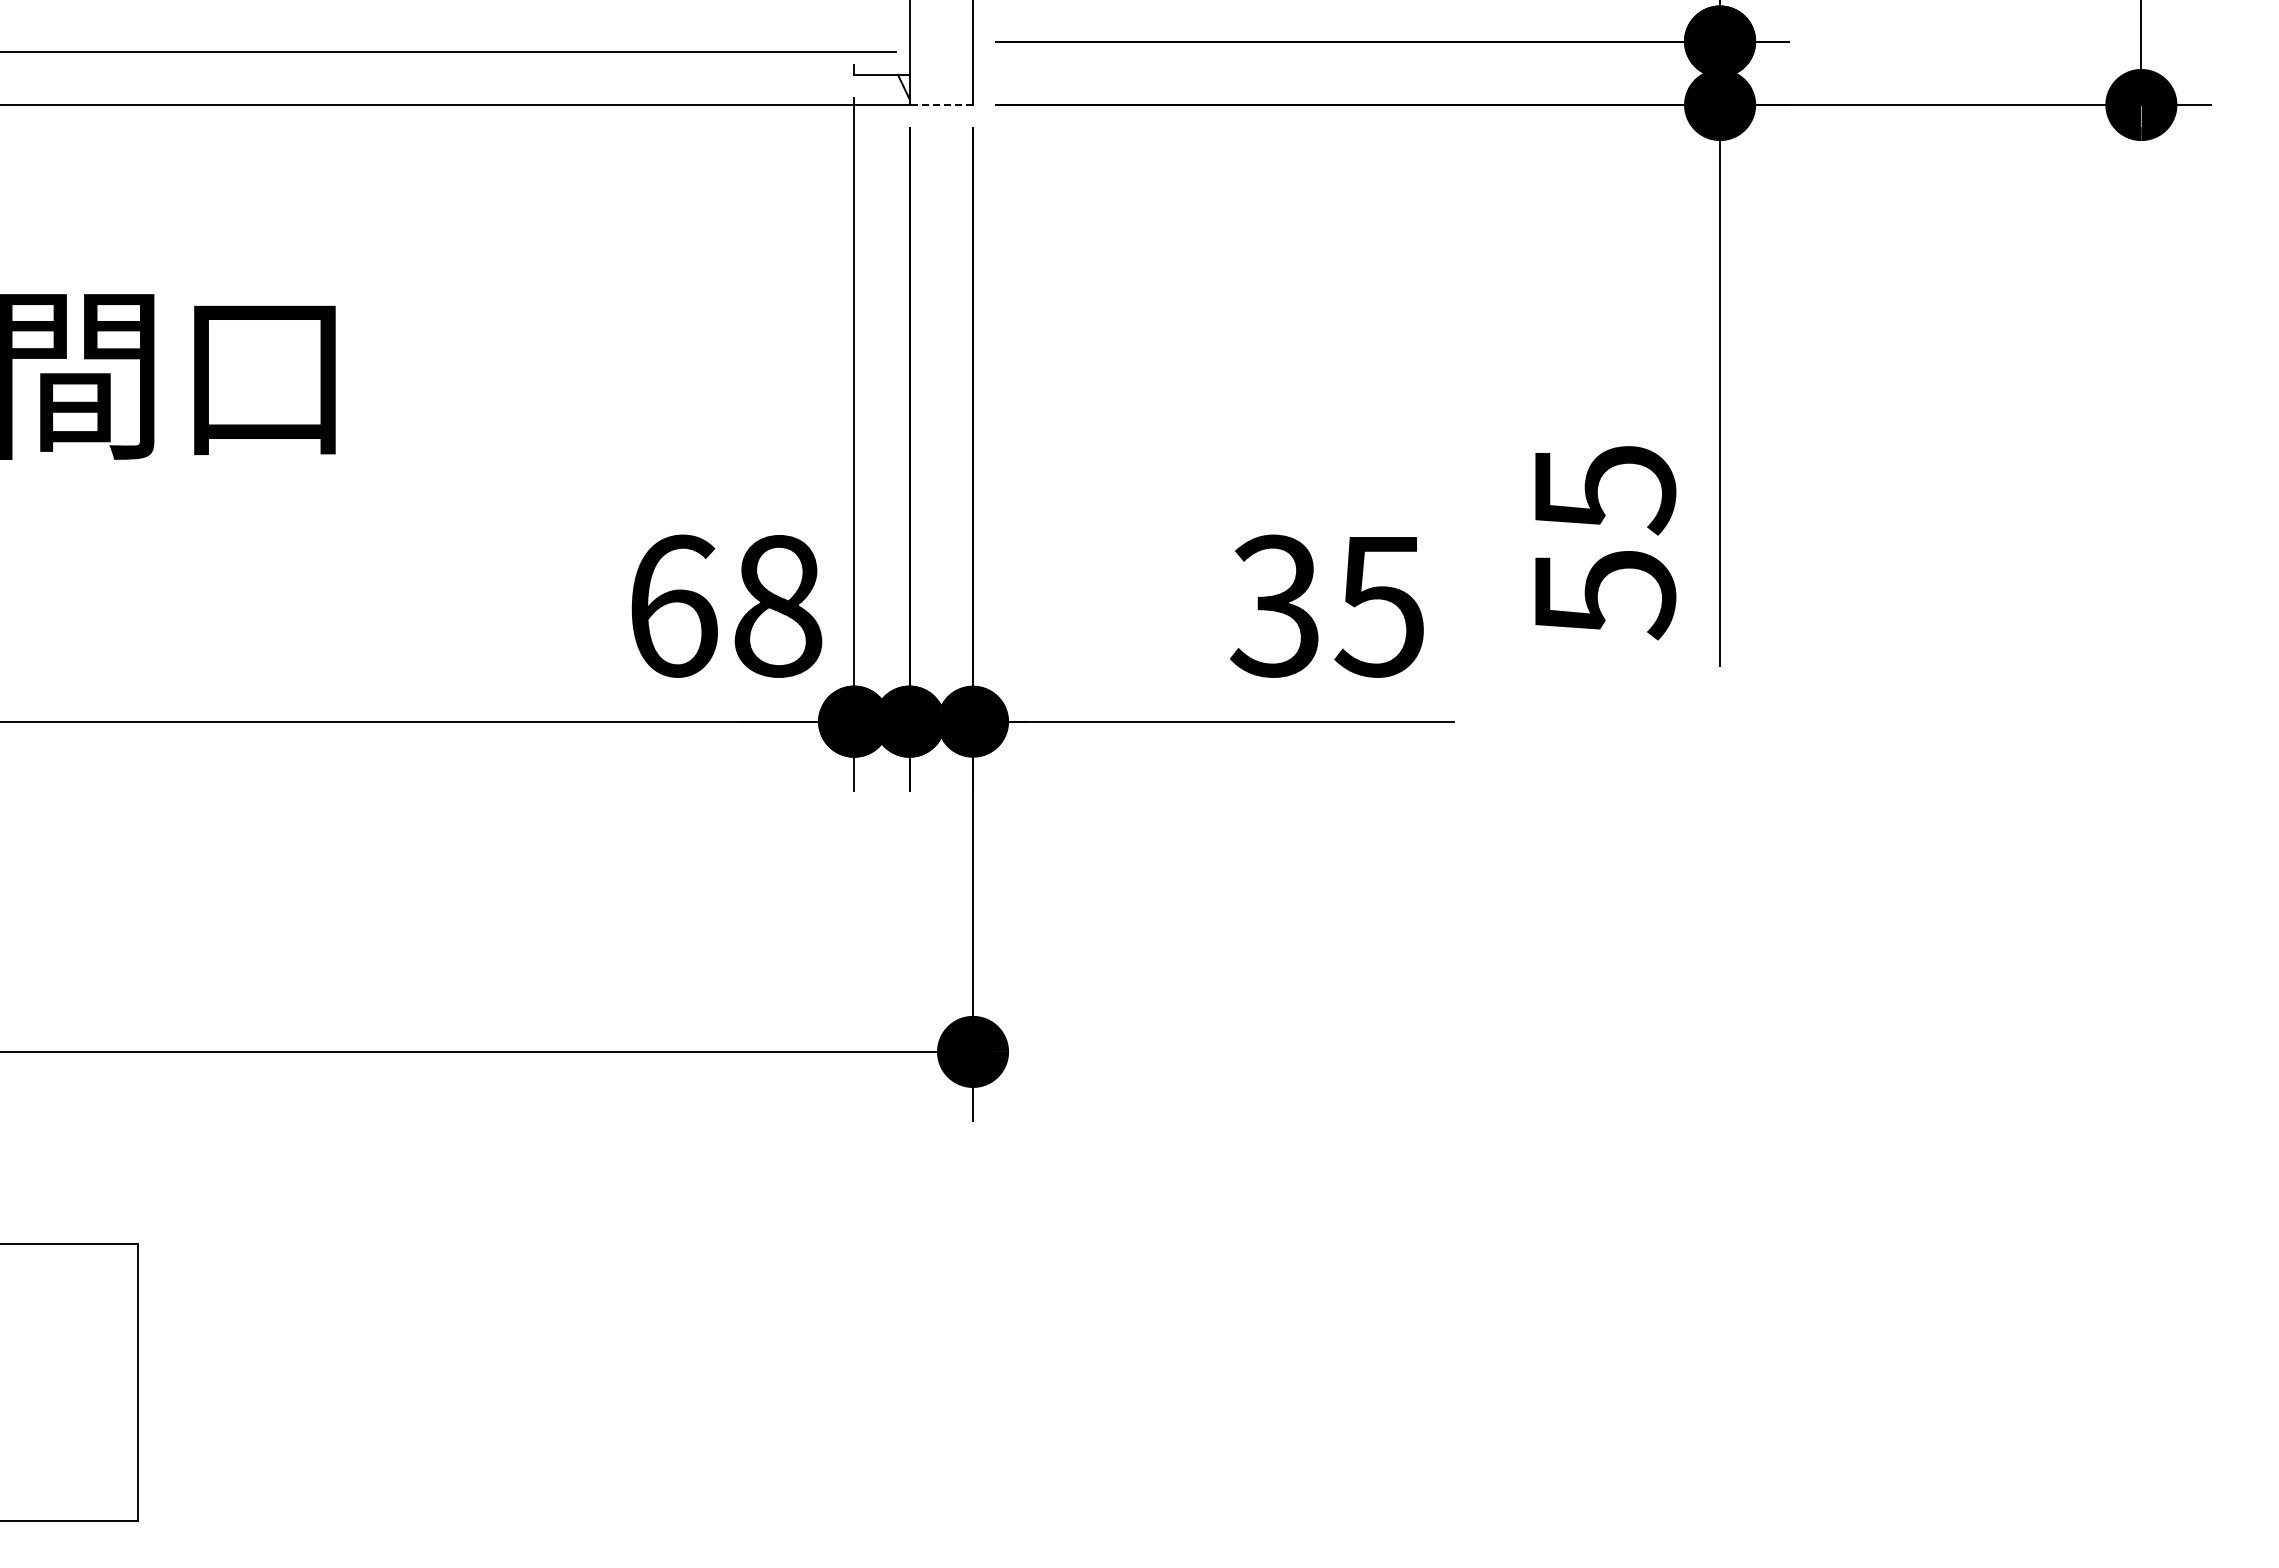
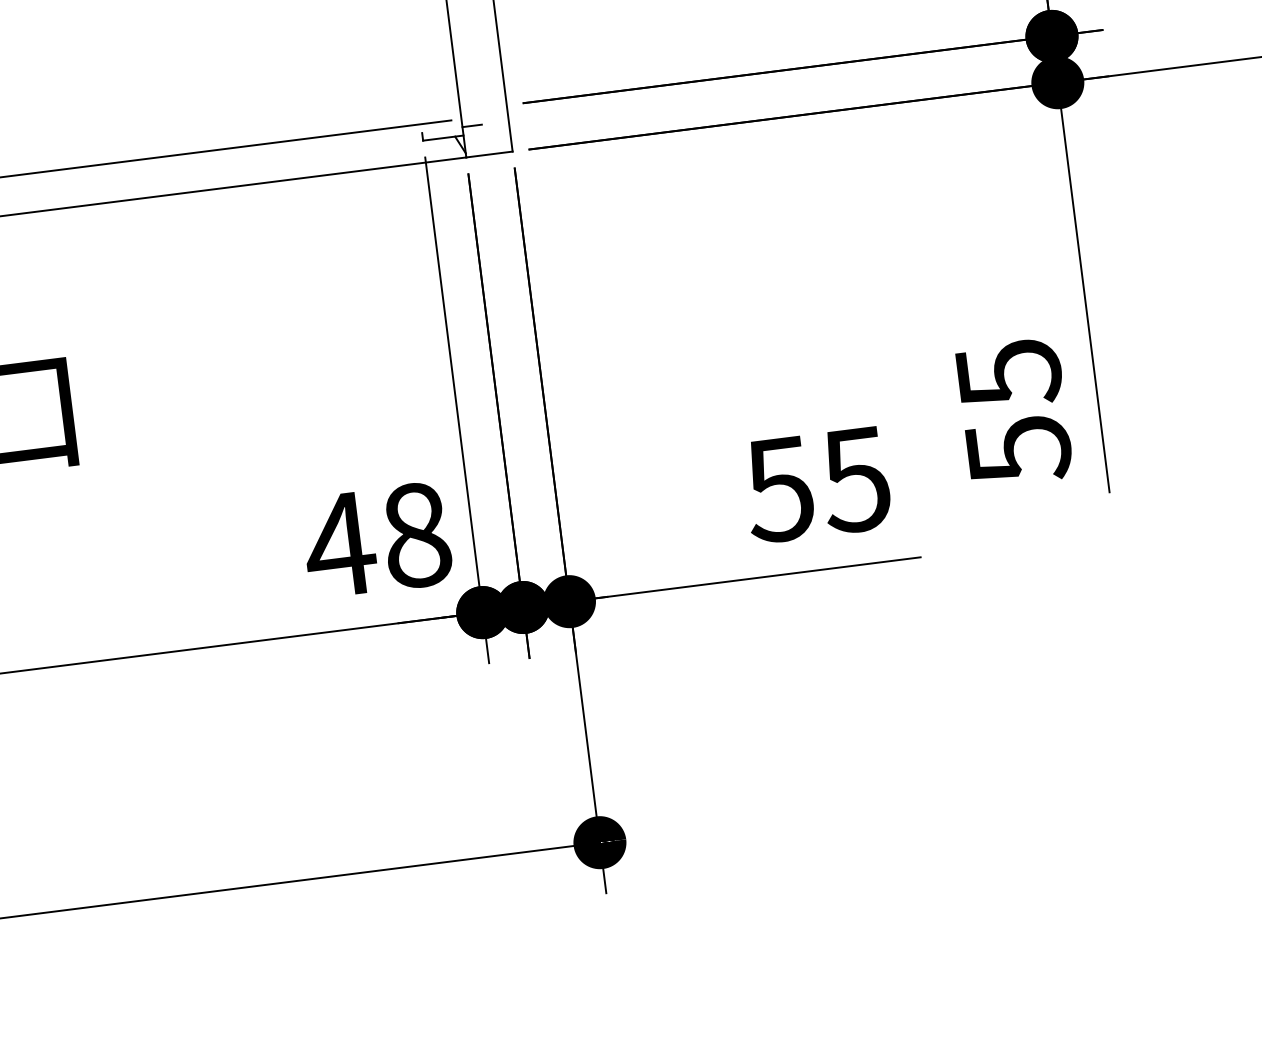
line: (922, 63) -> (471, 125), added
line: (941, 104) -> (489, 154), dashed -> solid
text: (672, 605) -> (339, 544), 68 -> 48
text: (1273, 605) -> (778, 489), 35 -> 55

